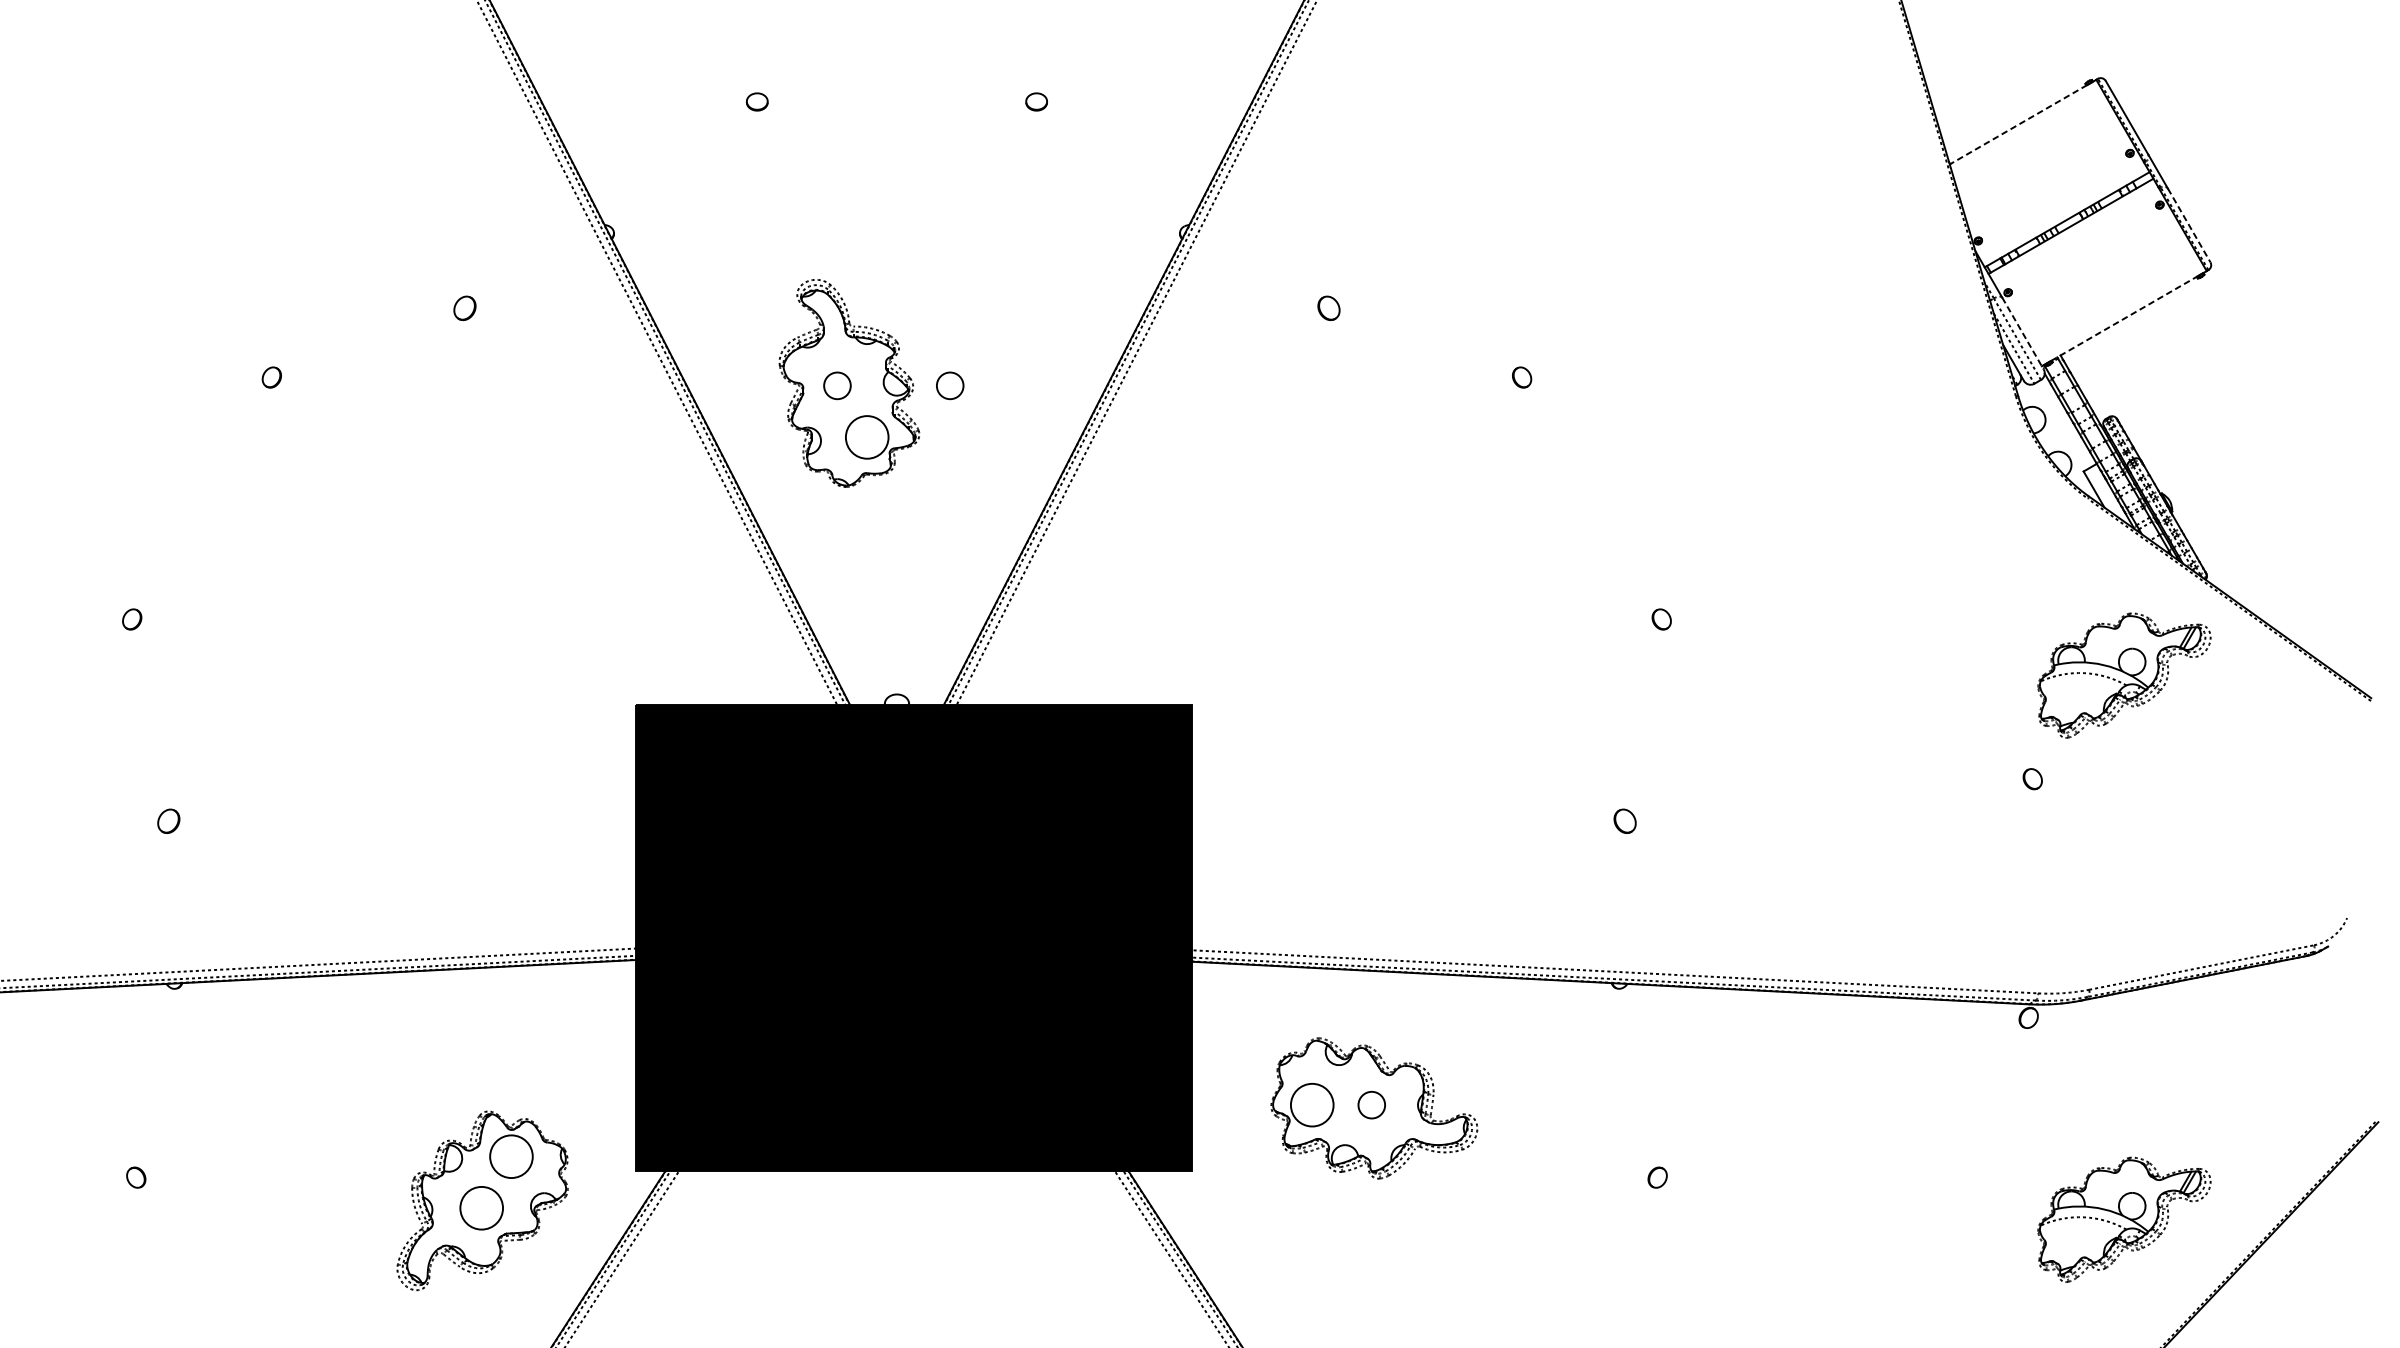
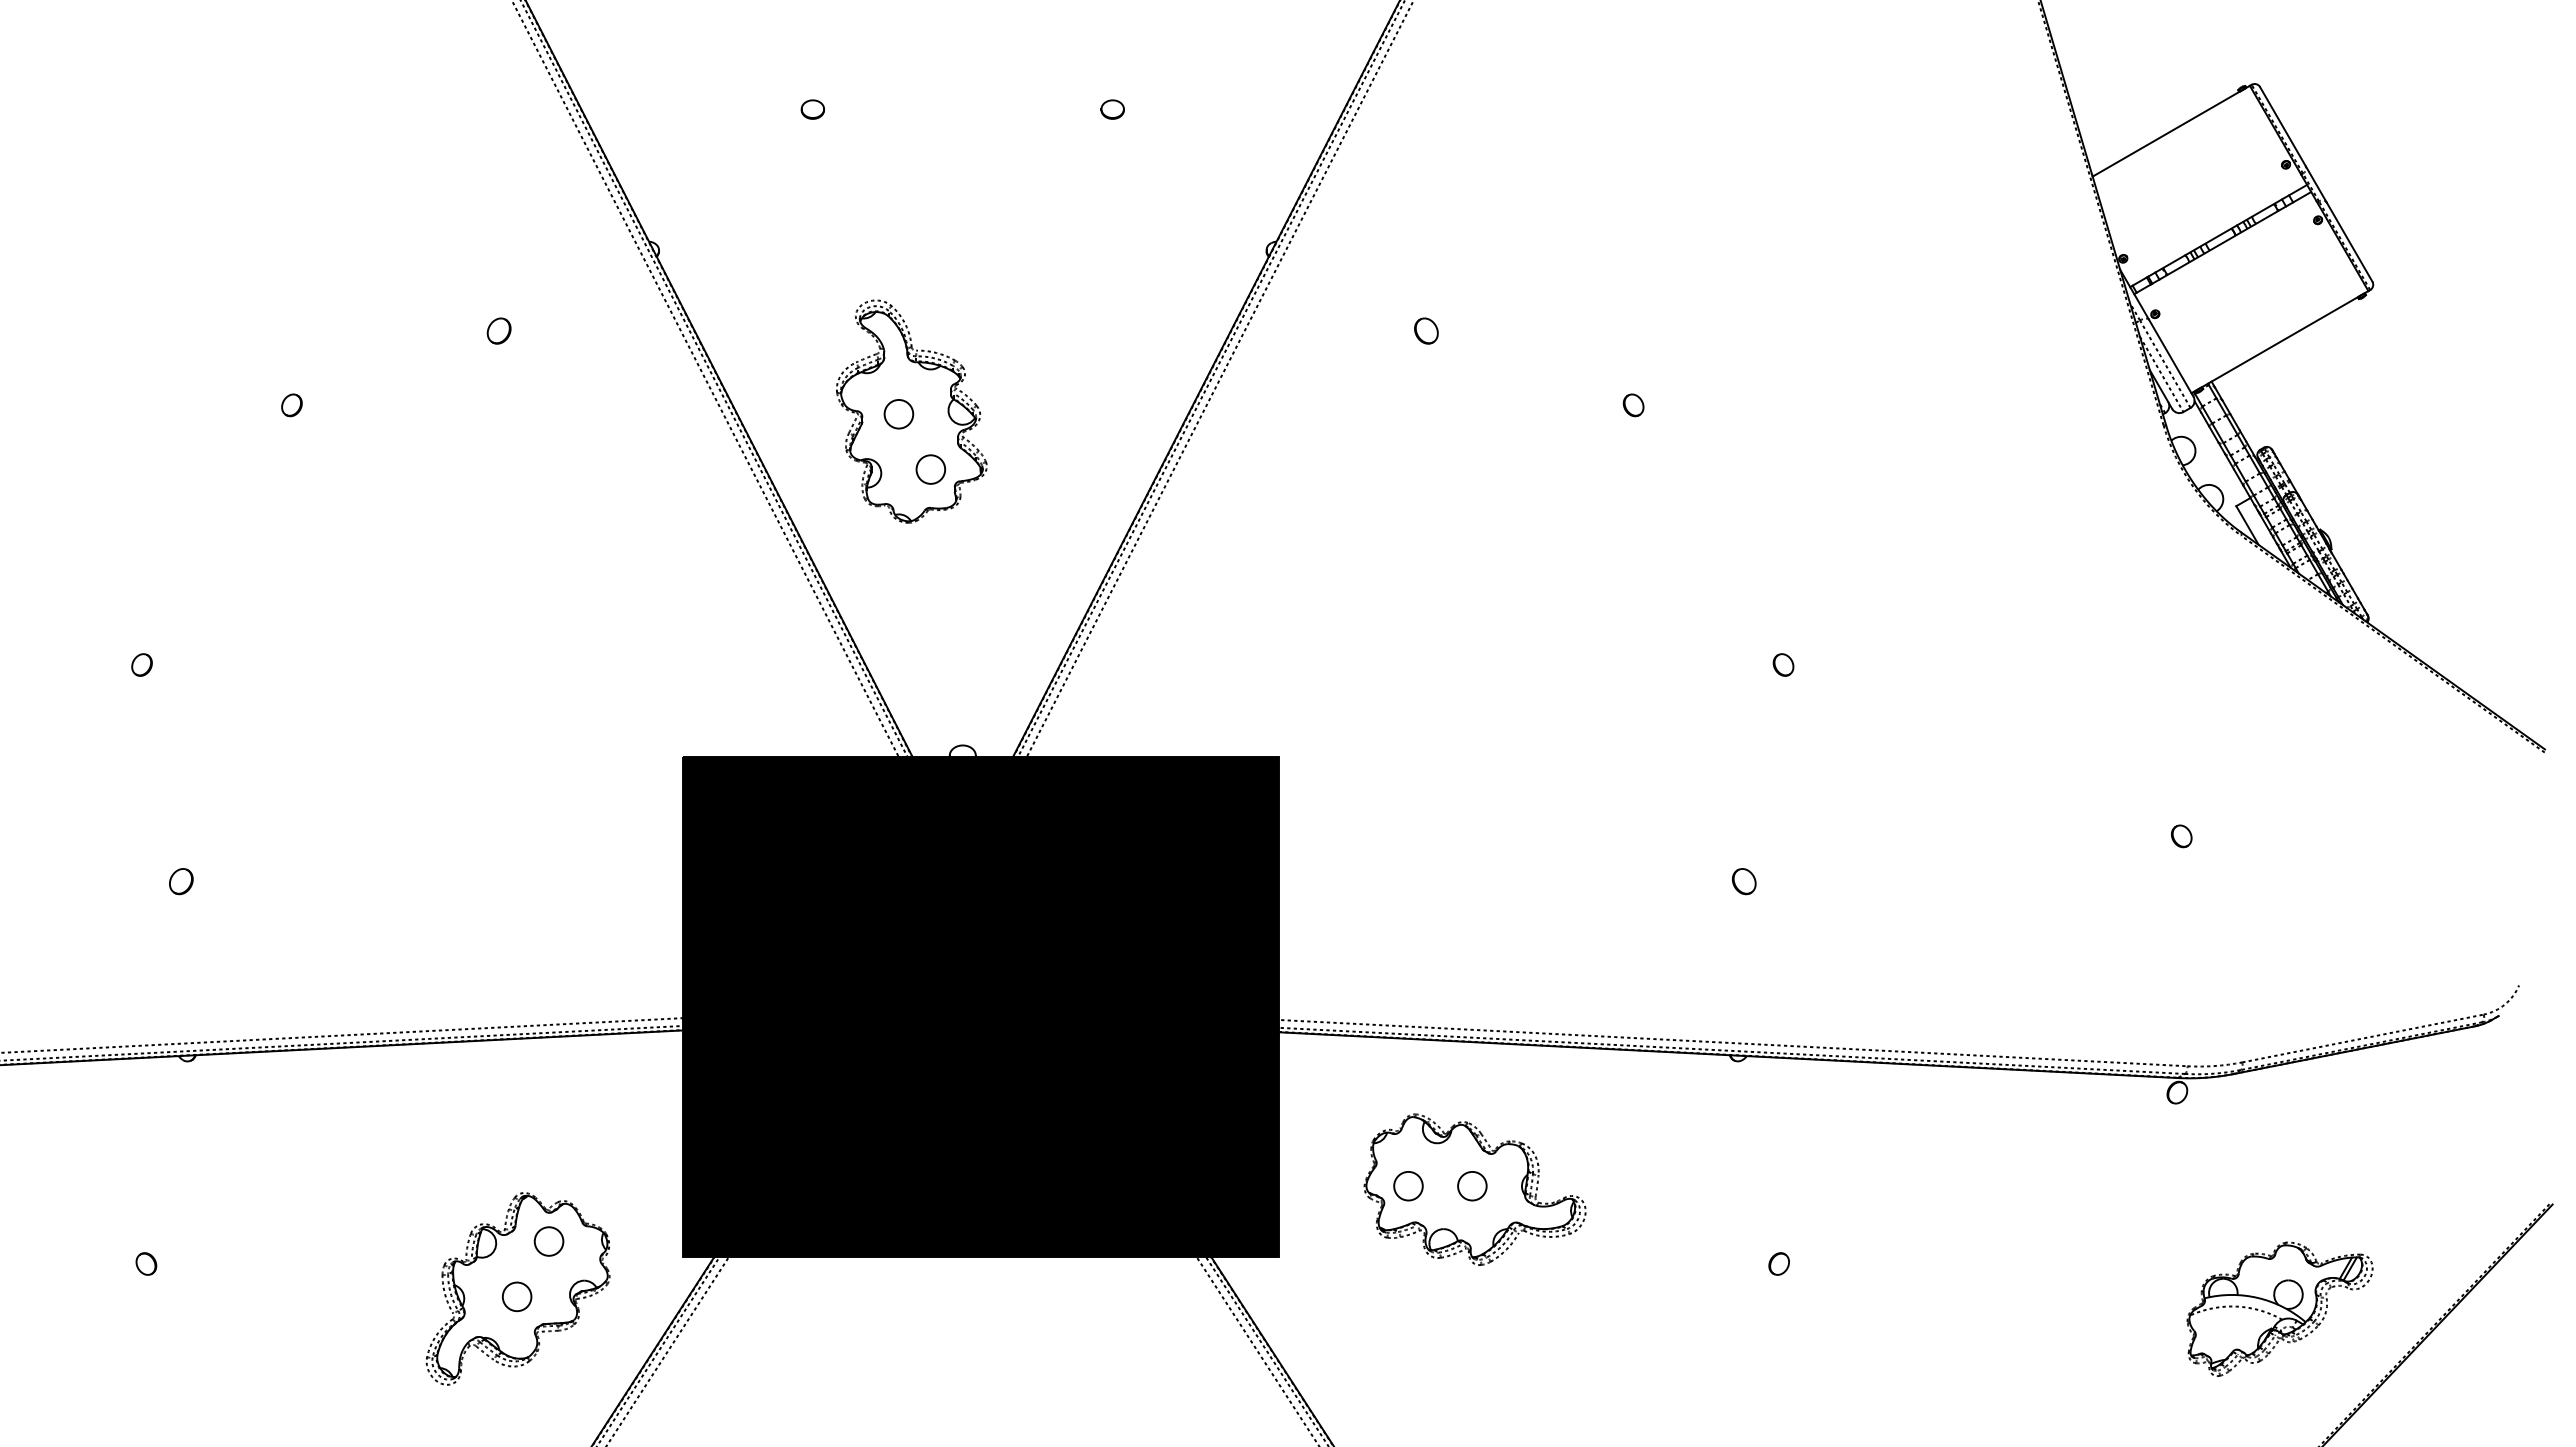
line: (2017, 125) -> (2165, 134), dashed -> solid
line: (2189, 225) -> (2349, 242), dashed -> solid
line: (2123, 318) -> (2279, 342), dashed -> solid
line: (2023, 333) -> (2171, 358), dashed -> solid
circle: (949, 386) -> (1019, 414), removed
circle: (866, 437) -> (930, 469), size x0.62
part: (2123, 674) -> (2279, 724), removed
circle: (1312, 1104) -> (1408, 1185), size x0.62
circle: (510, 1156) -> (548, 1241), size x0.62
circle: (481, 1207) -> (516, 1296), size x0.62

